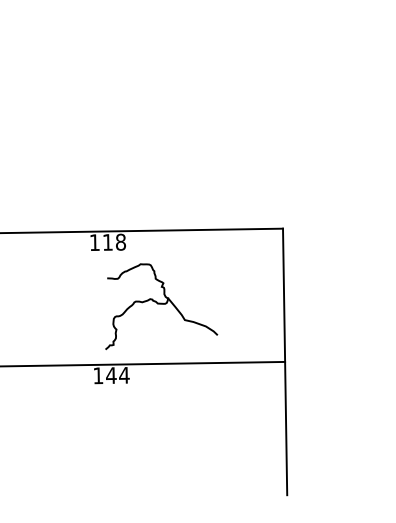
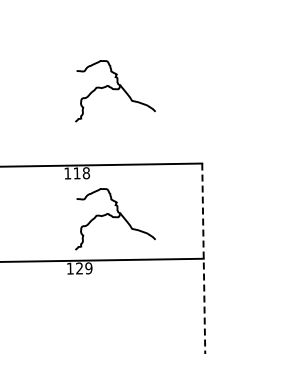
part: (161, 127) -> (115, 91), added
line: (284, 362) -> (203, 259), solid -> dashed
text: (116, 375) -> (83, 268), 144 -> 129

